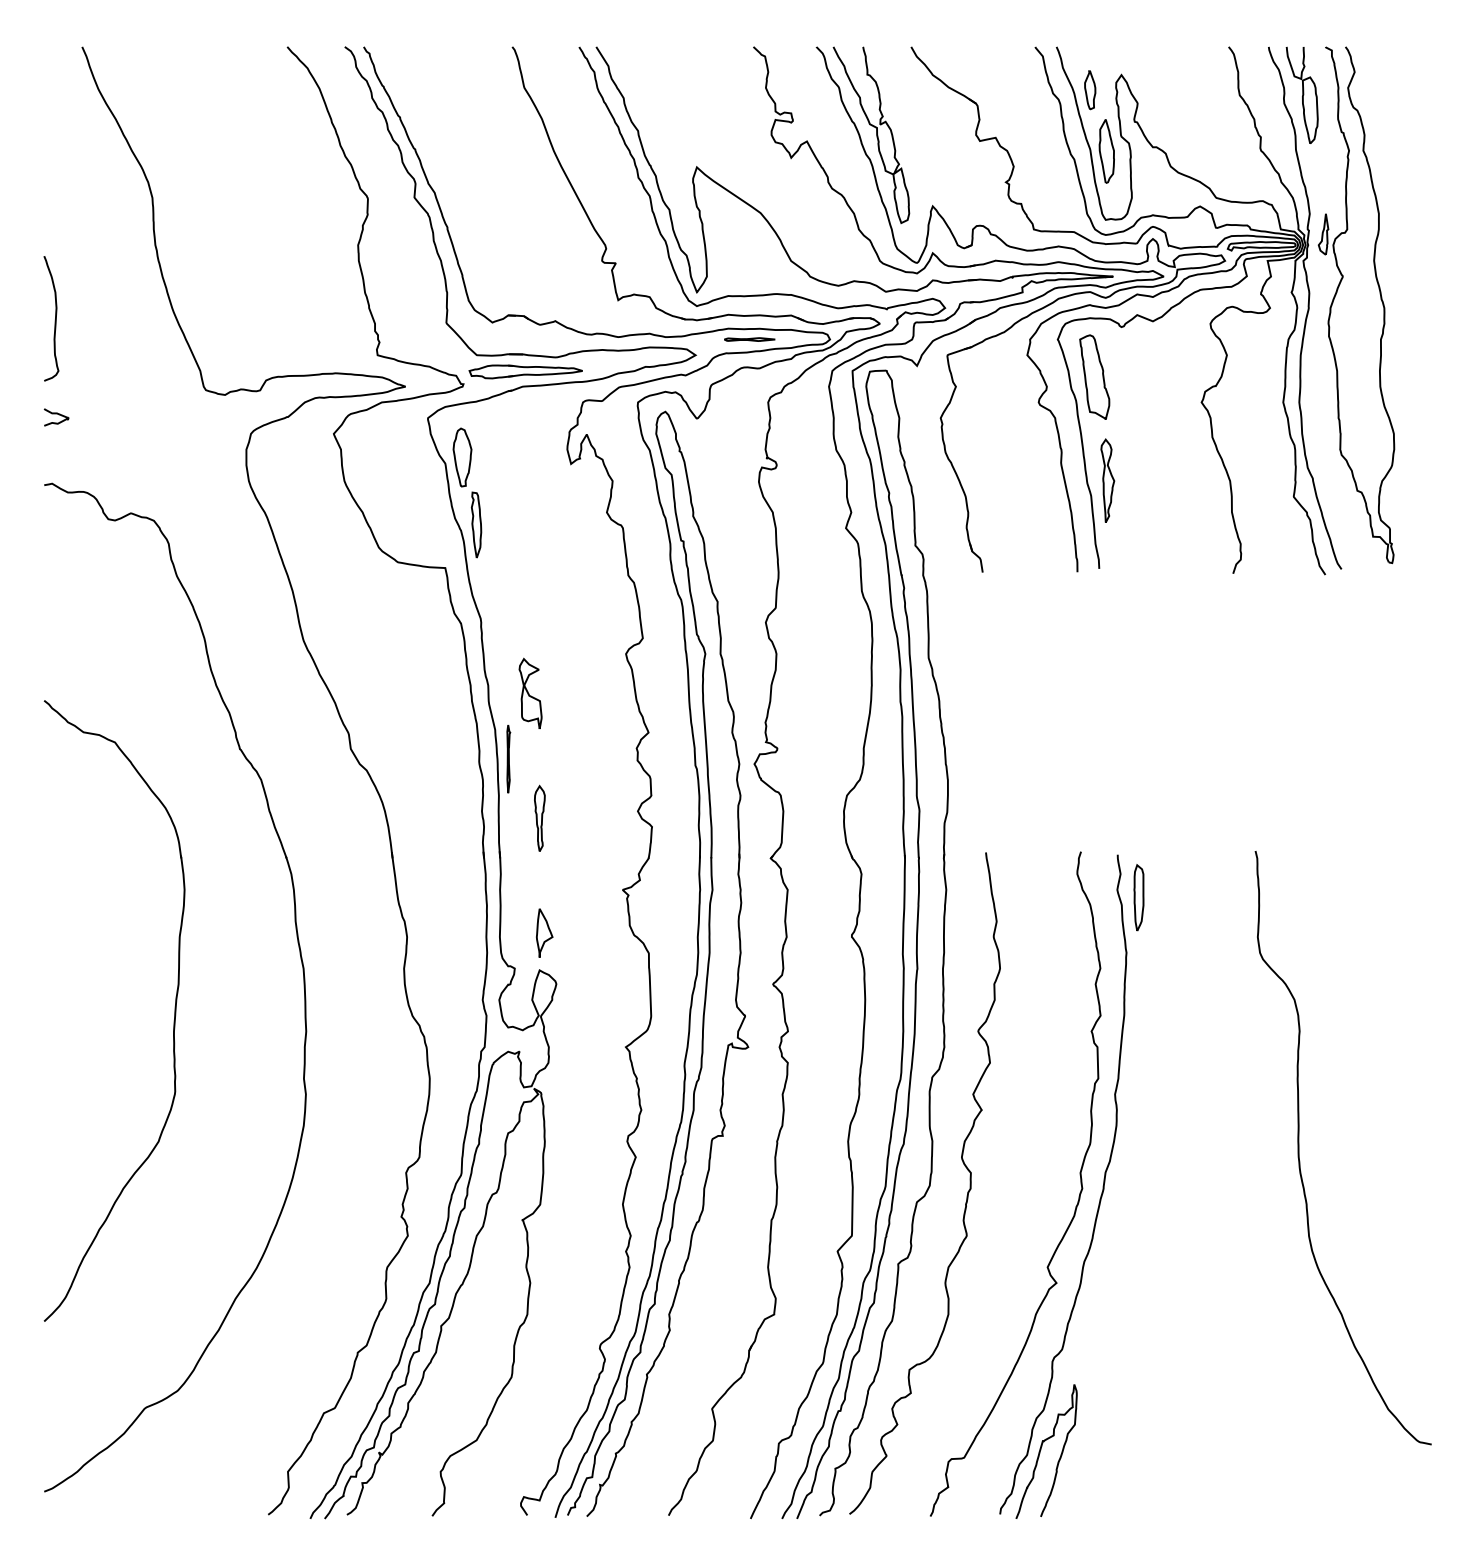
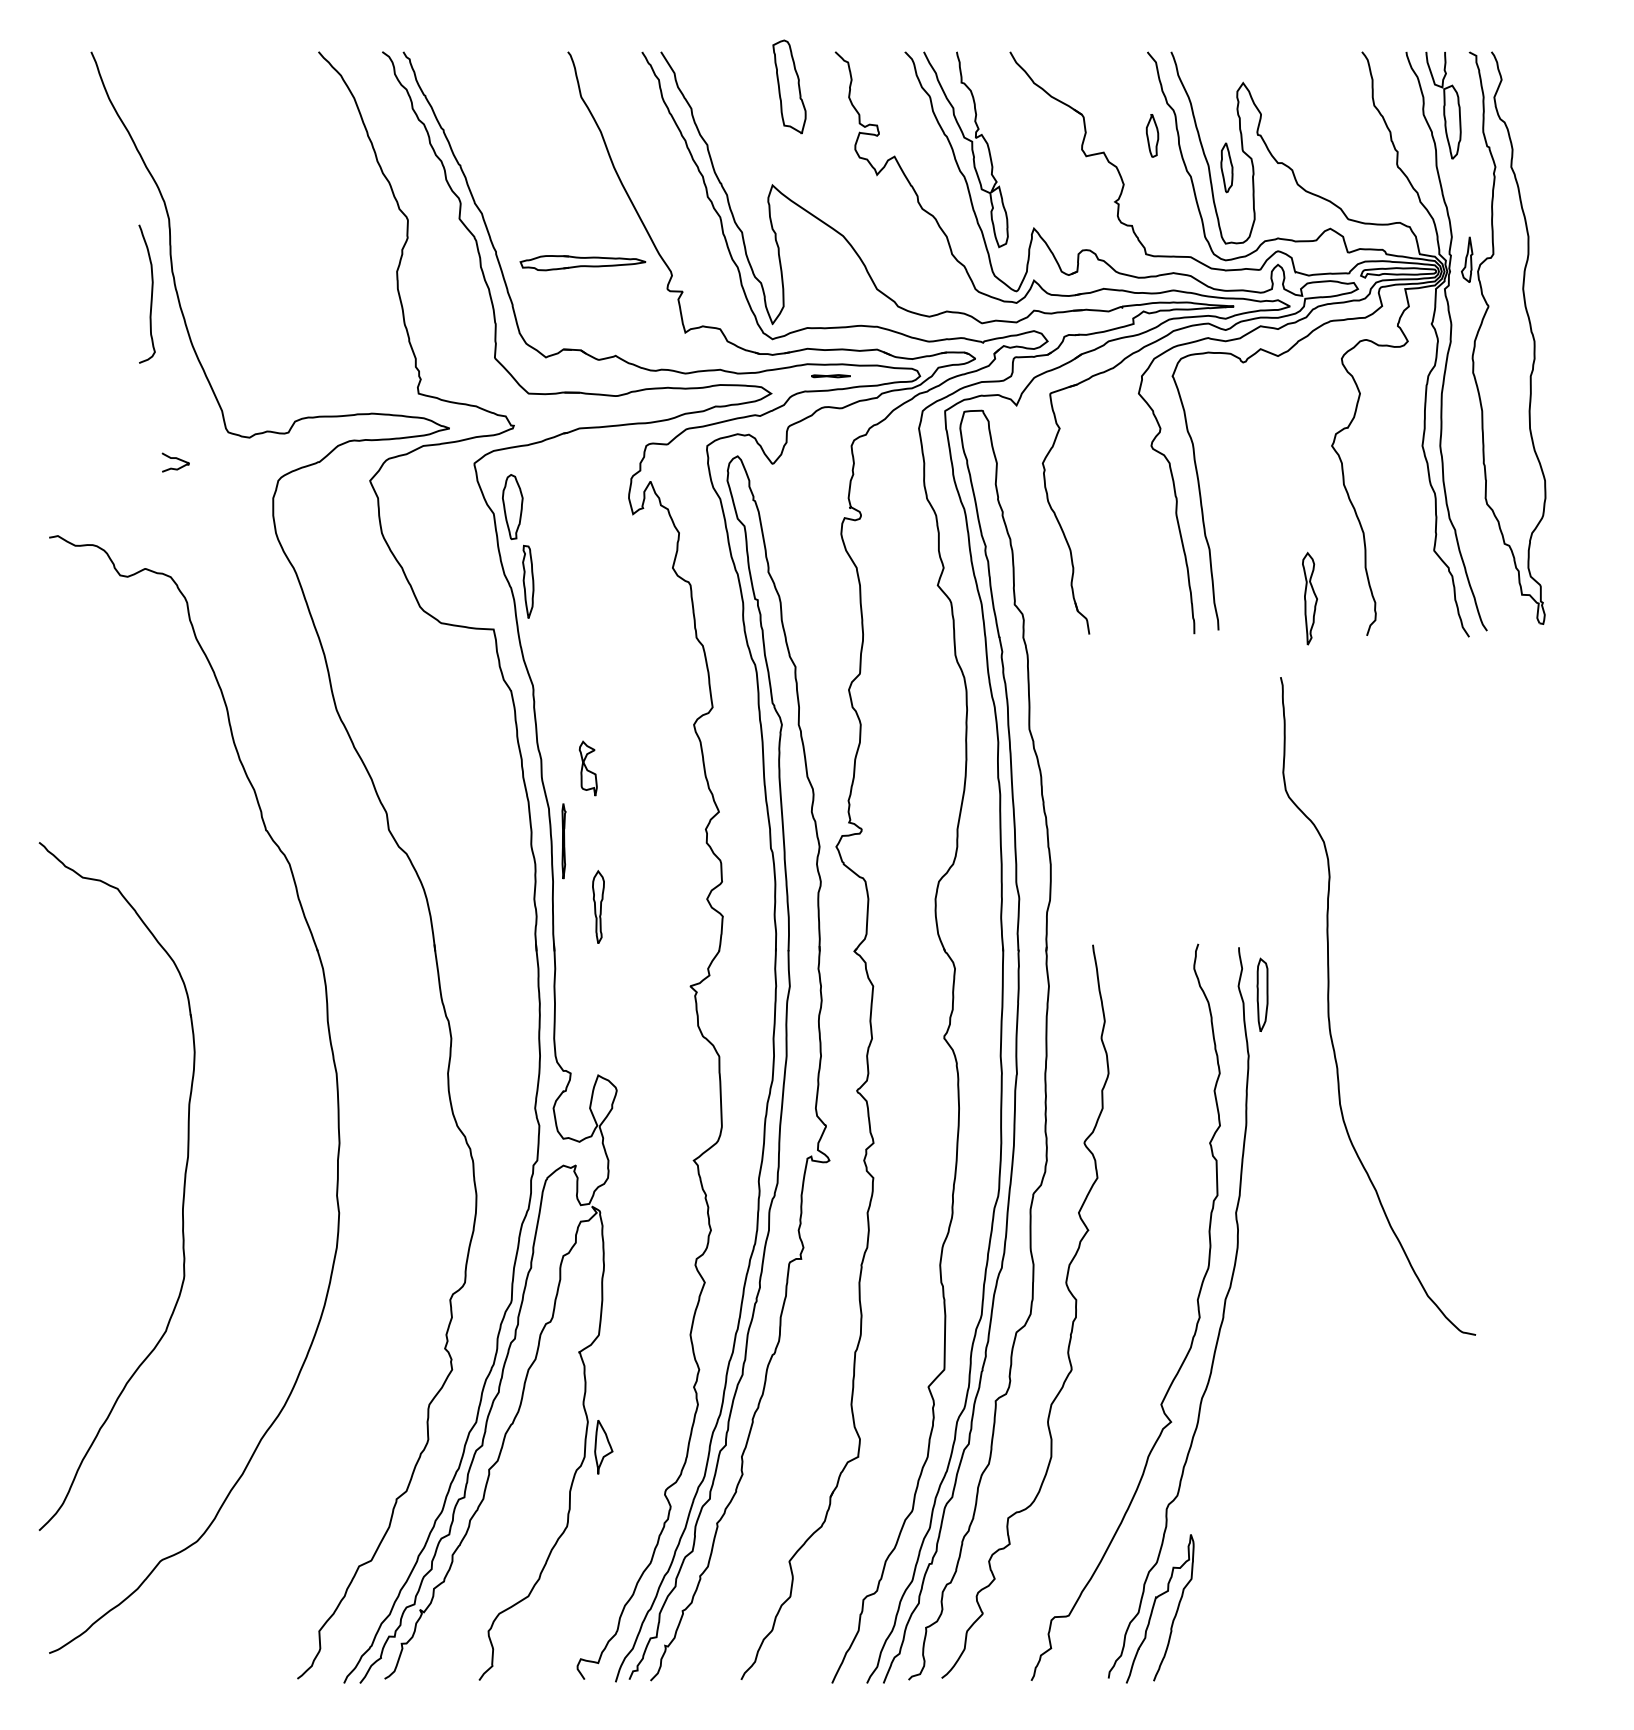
part: (1090, 89) -> (1152, 135), moved
part: (1106, 151) -> (1226, 167), size x0.7
curve: (55, 318) -> (151, 293), moved
part: (749, 338) -> (830, 375), size x0.7
part: (525, 372) -> (582, 263), moved
part: (1094, 376) -> (789, 86), moved
curve: (57, 414) -> (176, 459), moved
part: (1107, 480) -> (1309, 598), moved
part: (530, 693) -> (588, 768), size x0.7
part: (544, 933) -> (603, 1447), moved
part: (174, 1011) -> (183, 1186), moved
curve: (1299, 1148) -> (1329, 1006), moved

